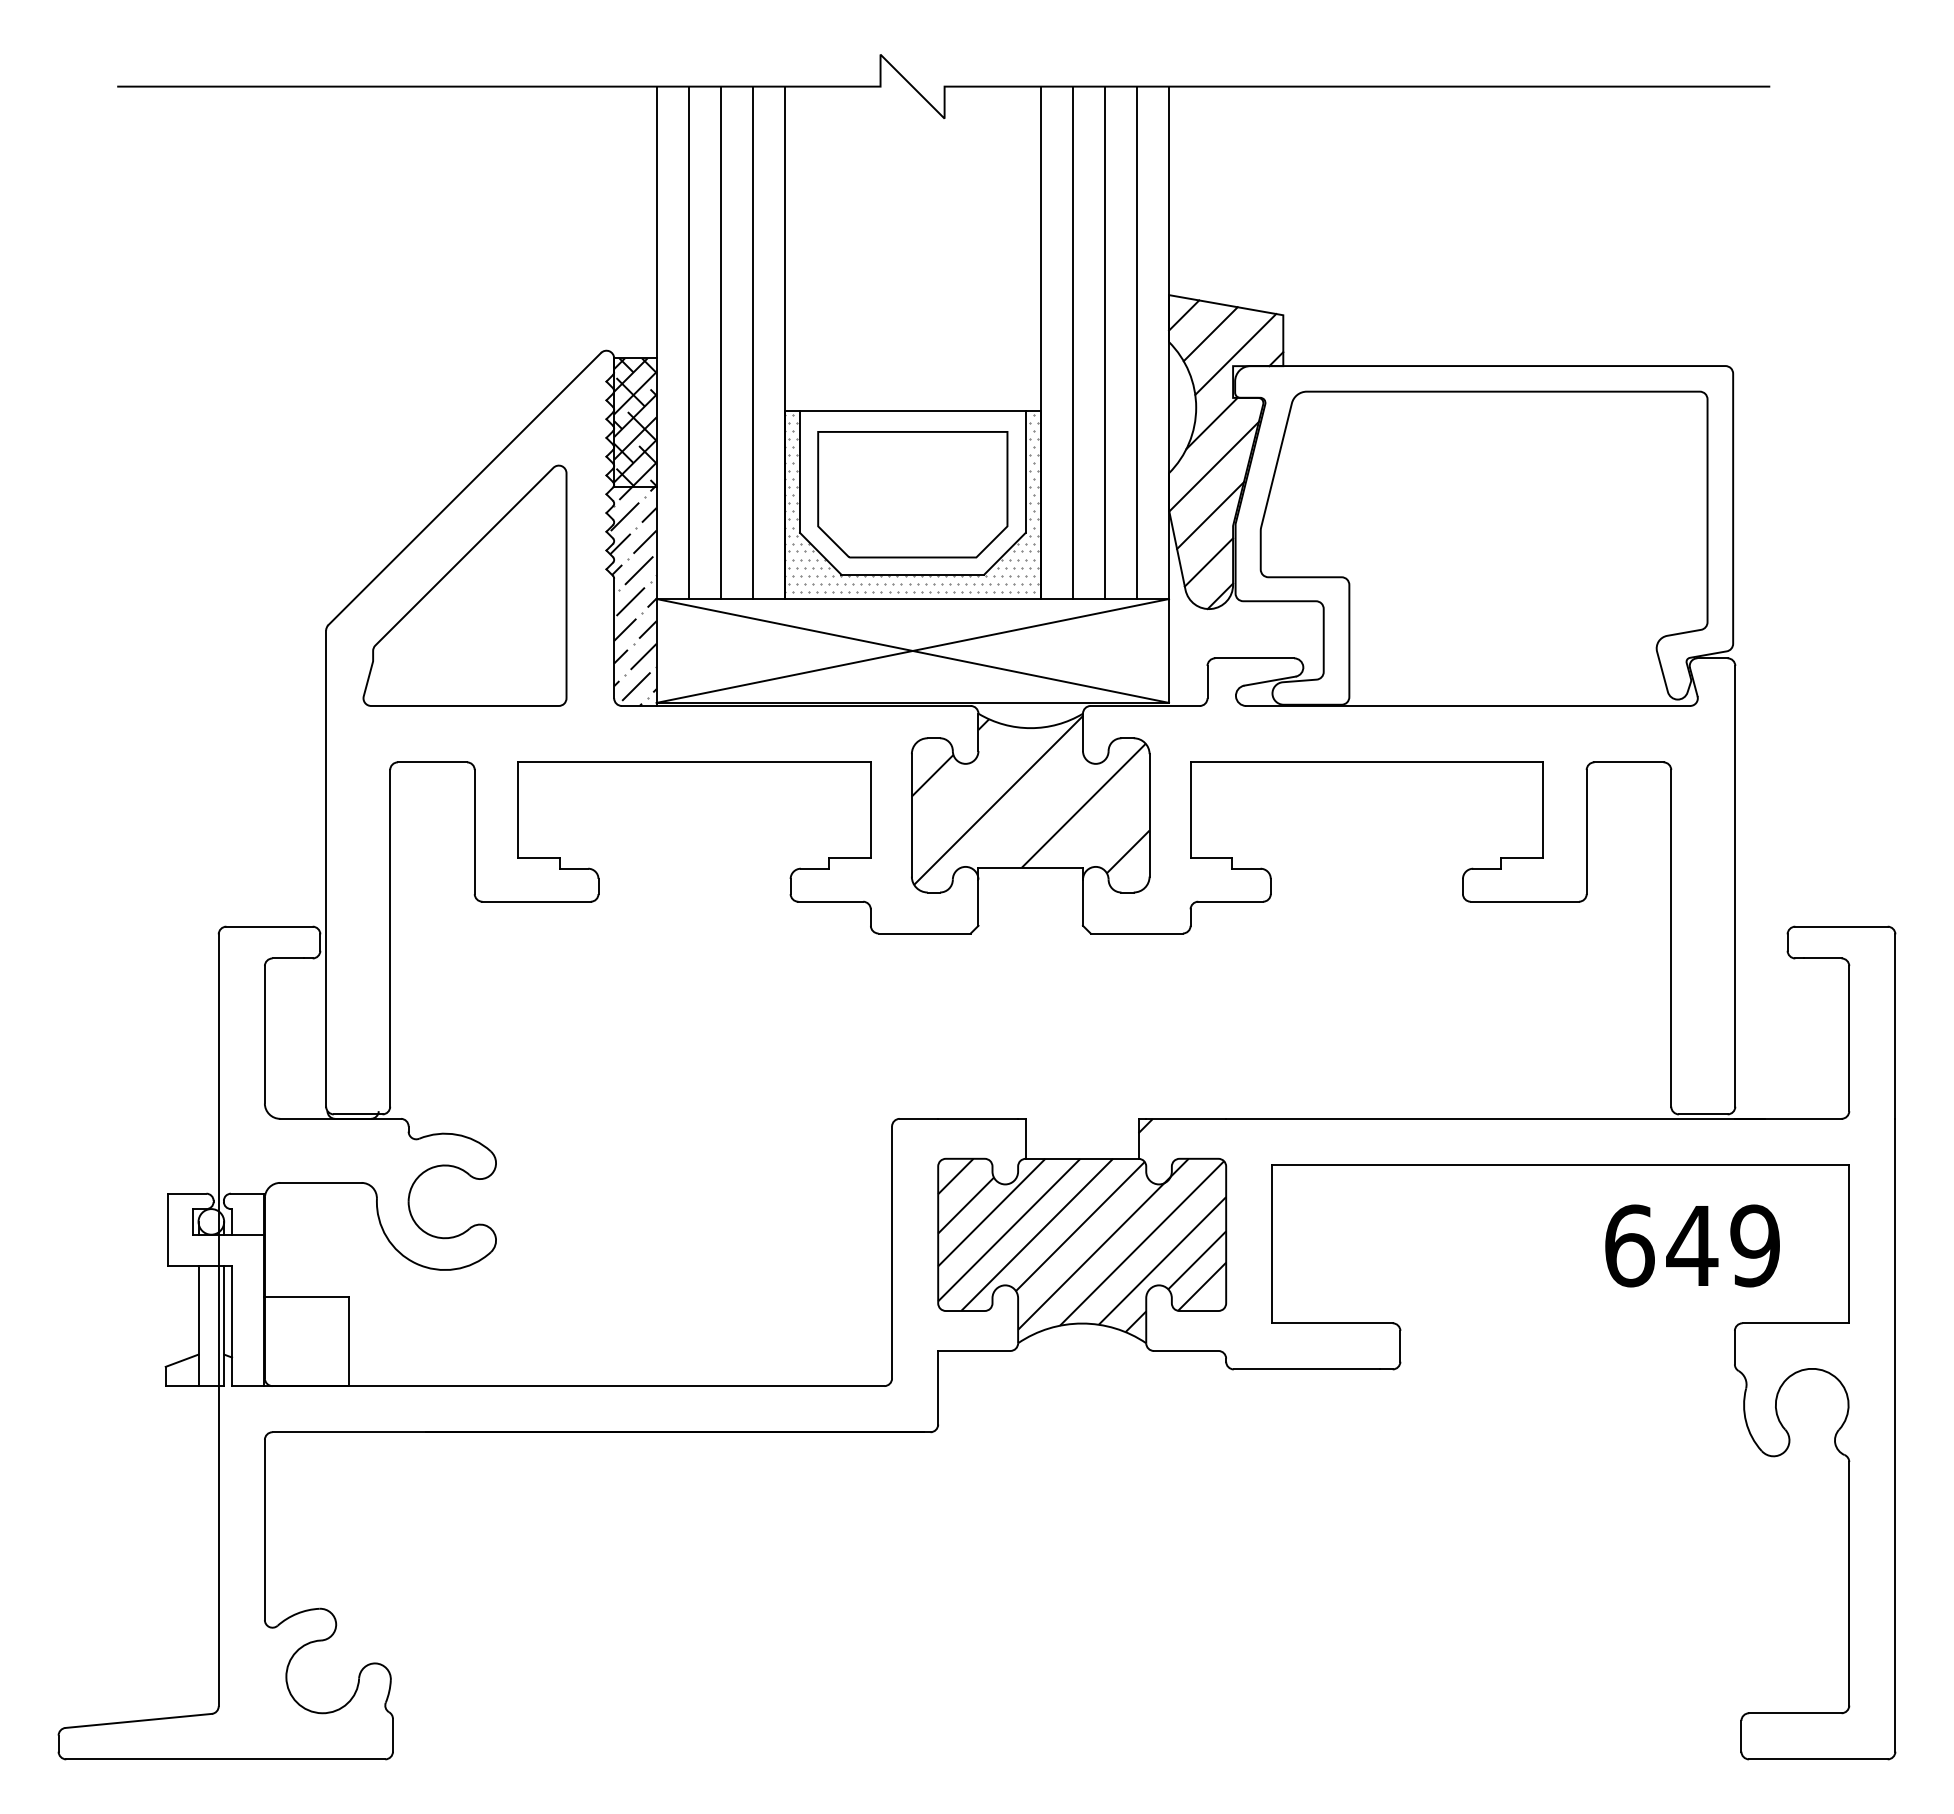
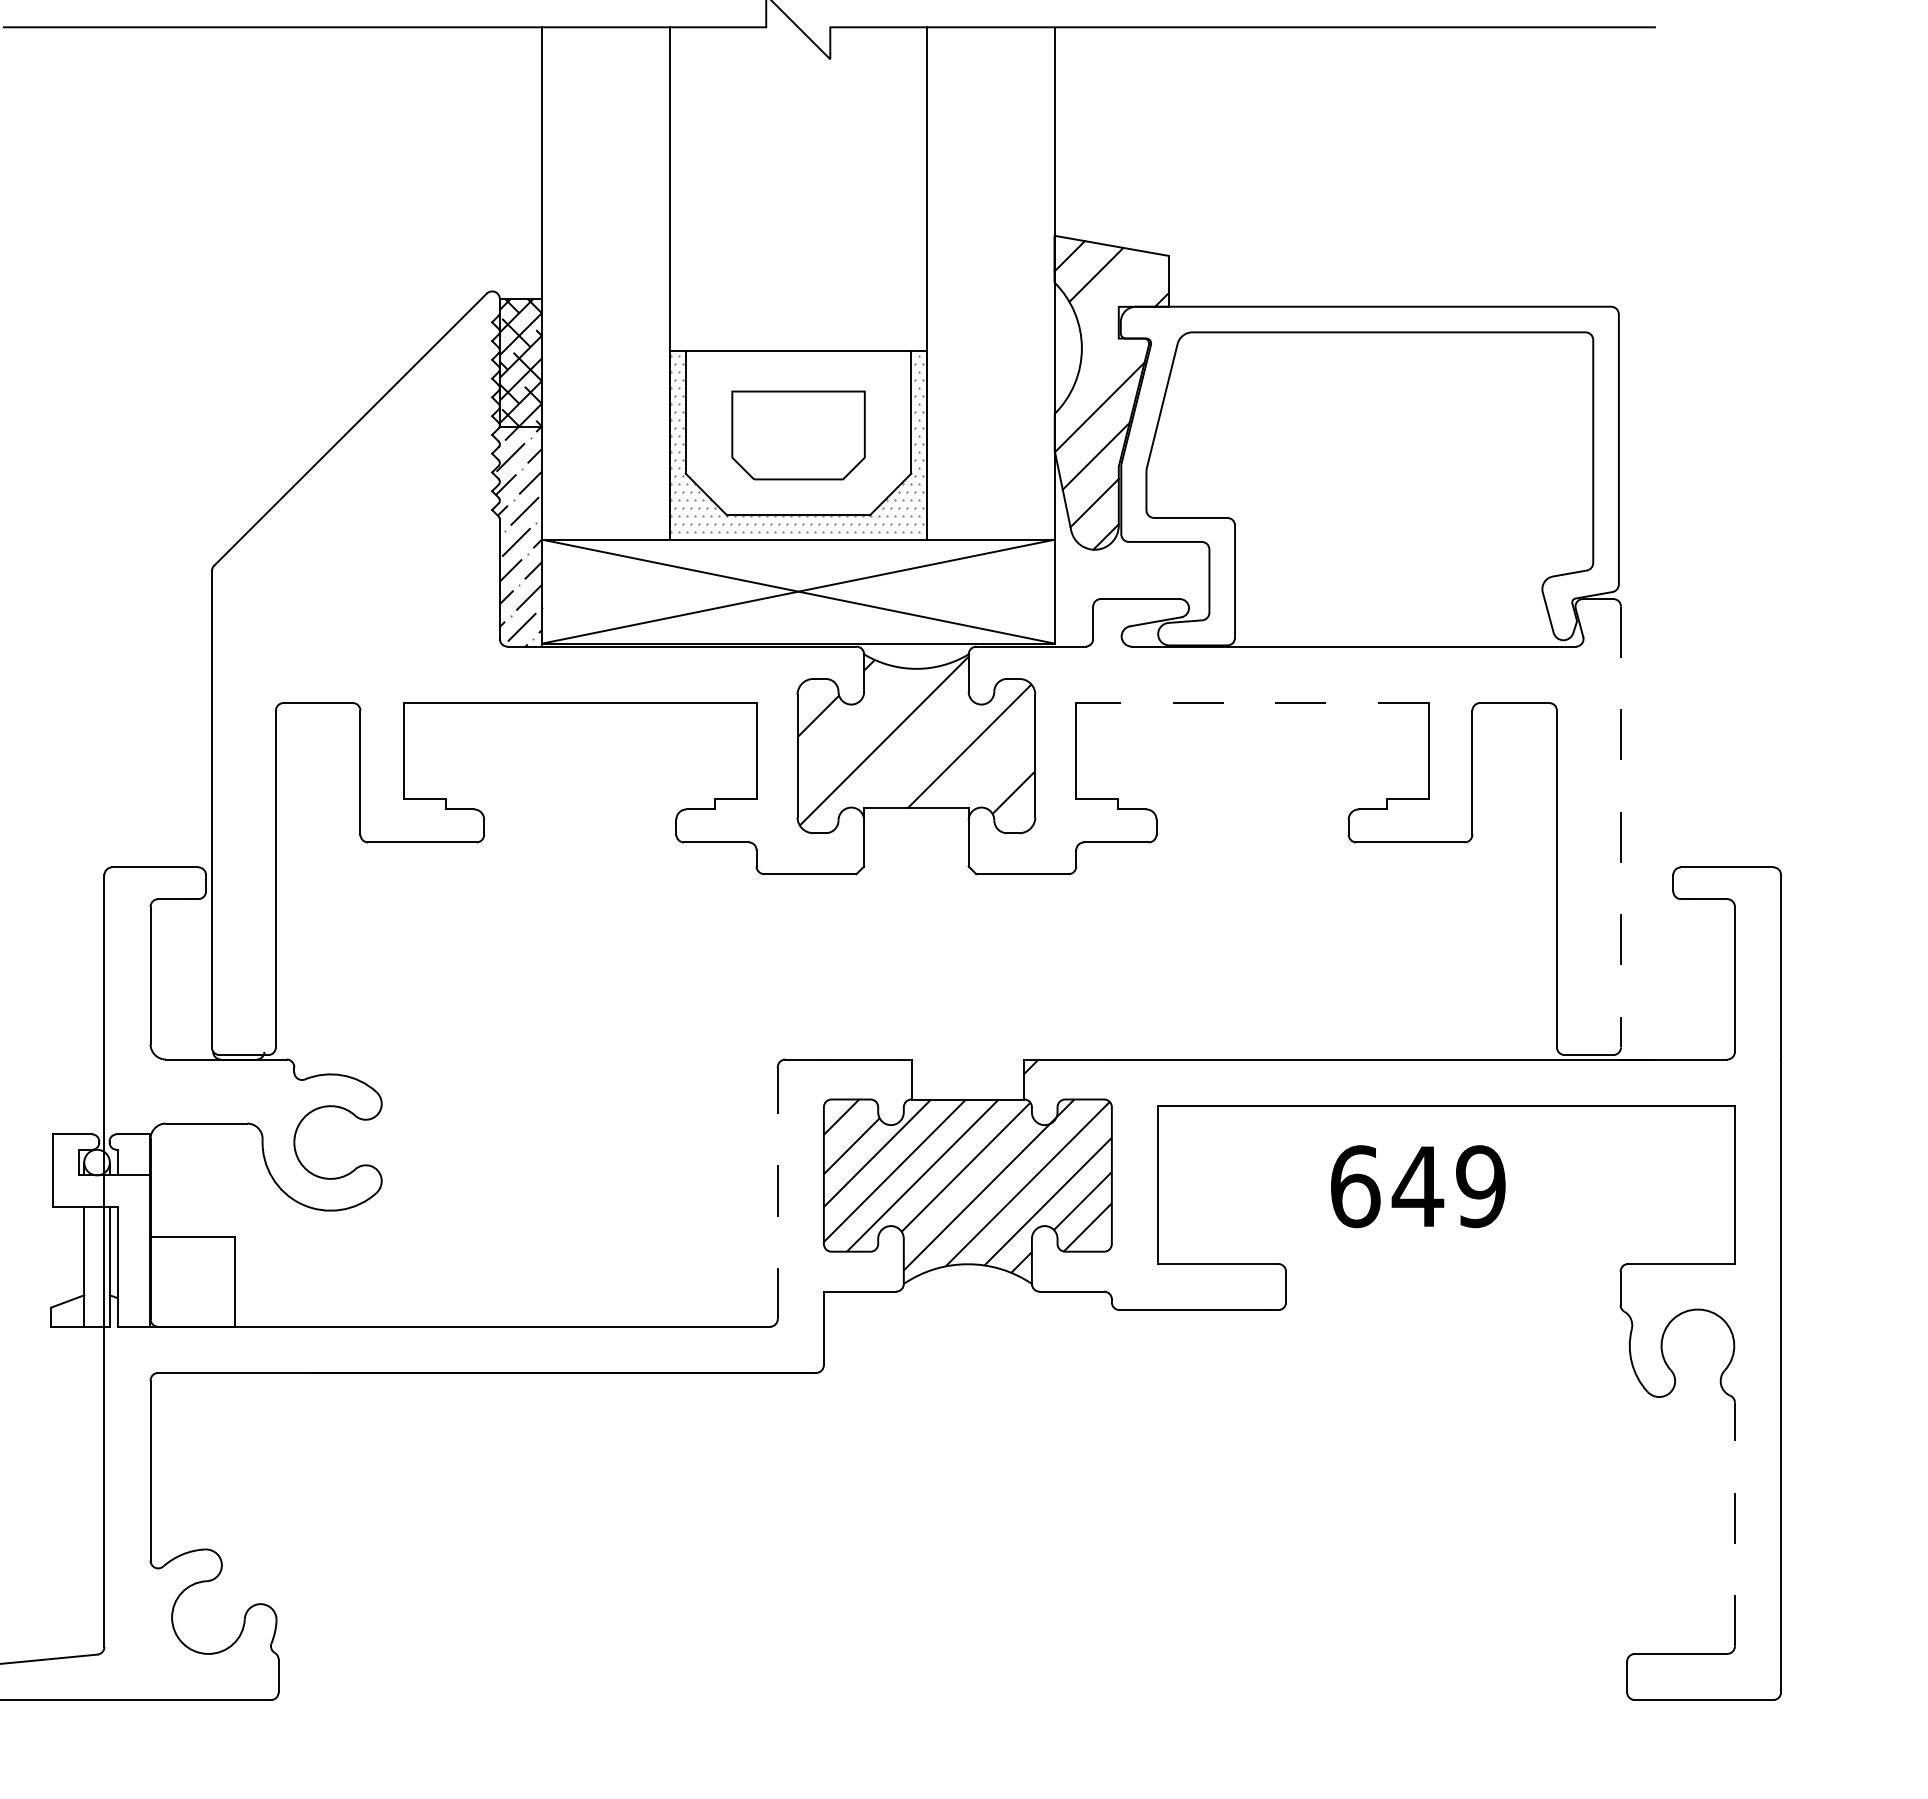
line: (688, 342) -> (574, 283), removed
line: (720, 342) -> (606, 283), removed
line: (752, 342) -> (638, 283), removed
line: (1072, 342) -> (958, 283), removed
line: (1104, 342) -> (990, 283), removed
line: (1137, 342) -> (1023, 283), removed
line: (1235, 354) -> (1121, 295), removed
line: (1211, 423) -> (1097, 364), removed
part: (912, 494) -> (798, 435), size x0.7
part: (464, 585) -> (350, 526), removed
line: (1366, 762) -> (1252, 703), solid -> dashed
line: (1735, 886) -> (1621, 827), solid -> dashed
text: (1692, 1245) -> (1418, 1186), moved
line: (892, 1252) -> (778, 1193), solid -> dashed
line: (1849, 1583) -> (1735, 1524), solid -> dashed

